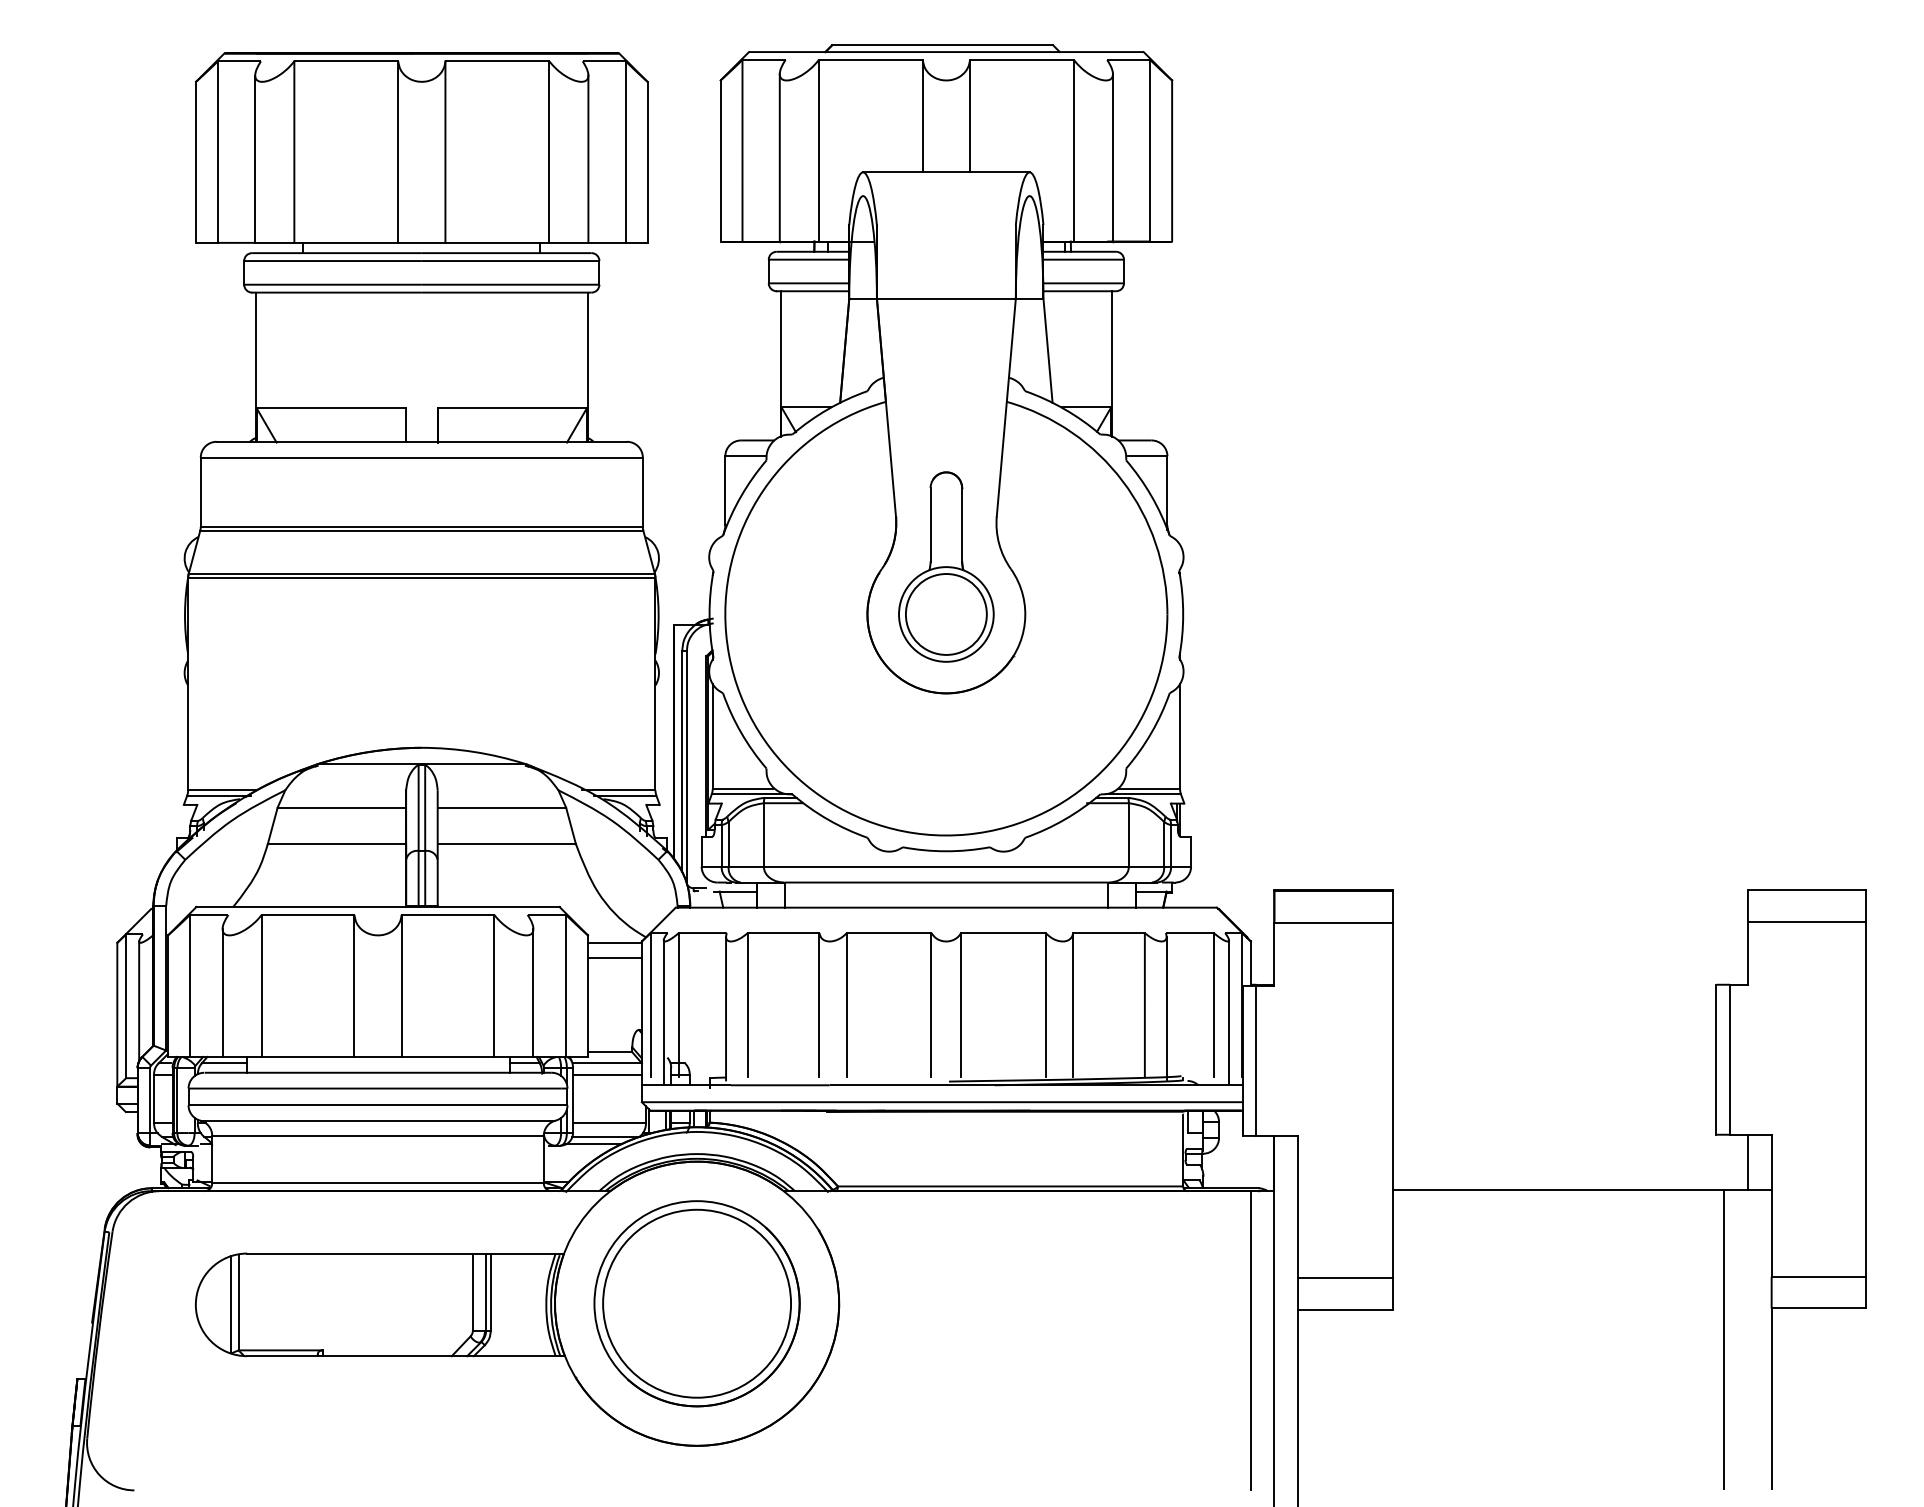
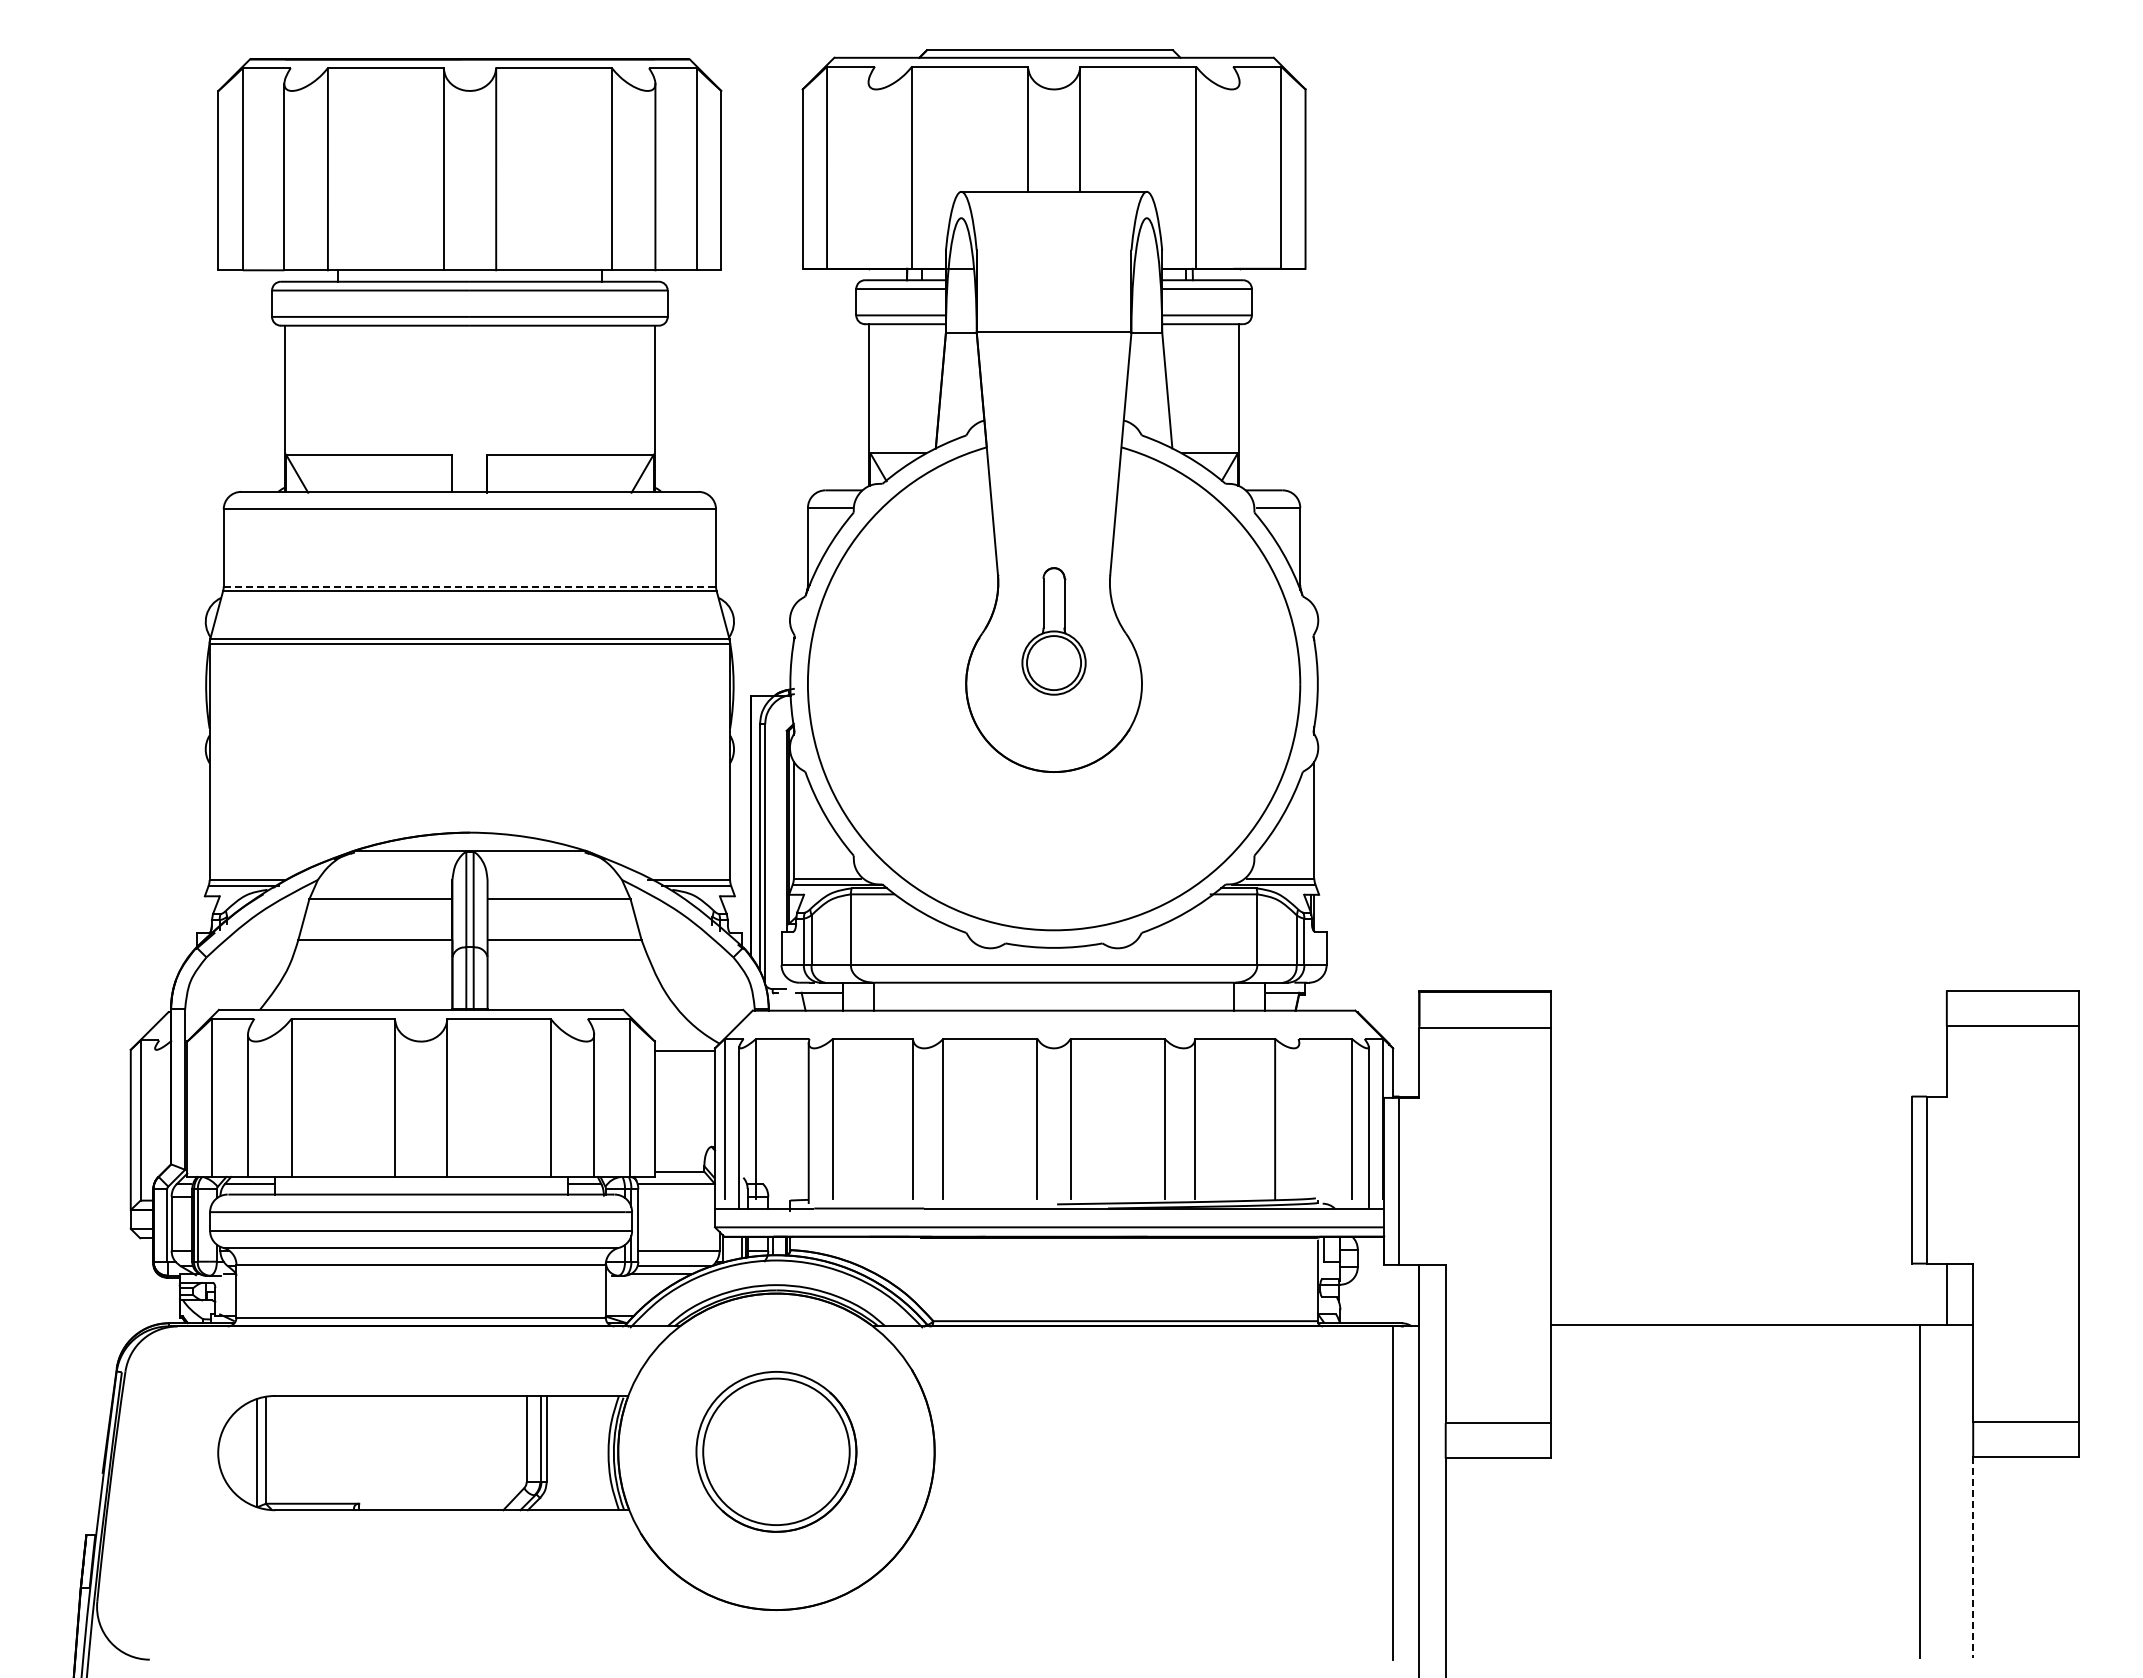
line: (779, 157) -> (868, 175), removed
line: (1112, 157) -> (1239, 175), removed
line: (422, 526) -> (470, 586), solid -> dashed
part: (945, 567) -> (1053, 631), size x0.6
line: (614, 957) -> (684, 1066), removed
line: (139, 1000) -> (155, 1114), removed
line: (1166, 1008) -> (1299, 1123), removed
line: (607, 1074) -> (676, 1196), removed
part: (697, 1303) -> (776, 1451), size x0.7
line: (1771, 1398) -> (1973, 1557), solid -> dashed

